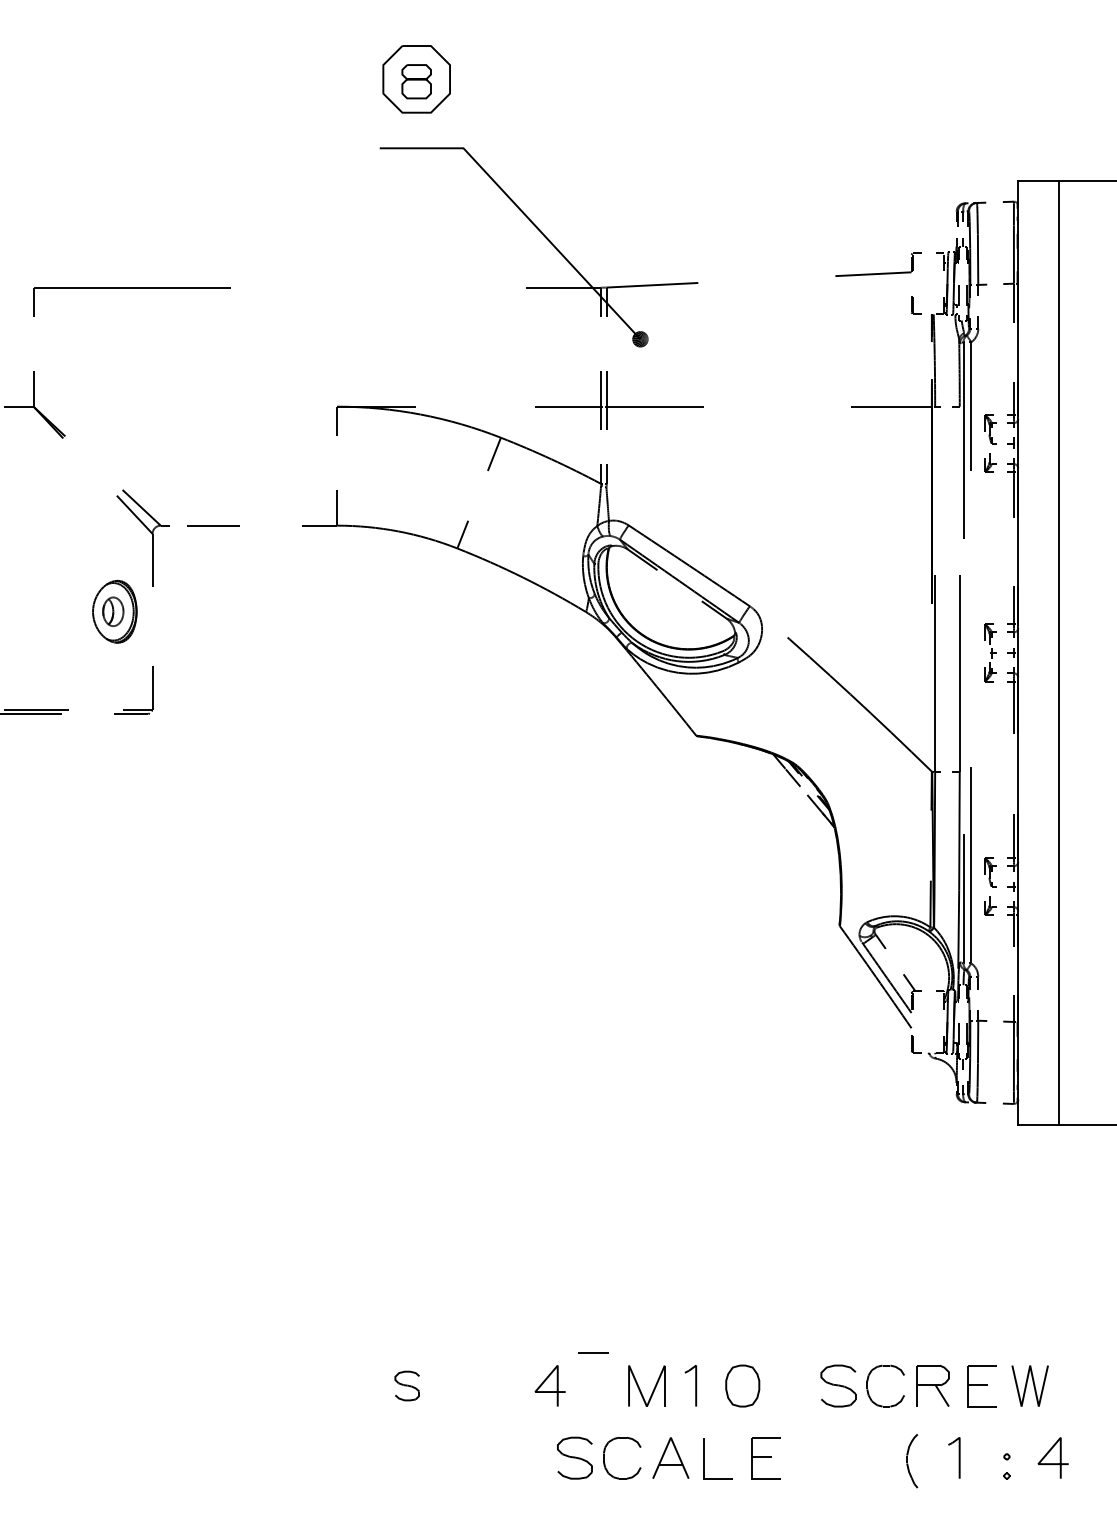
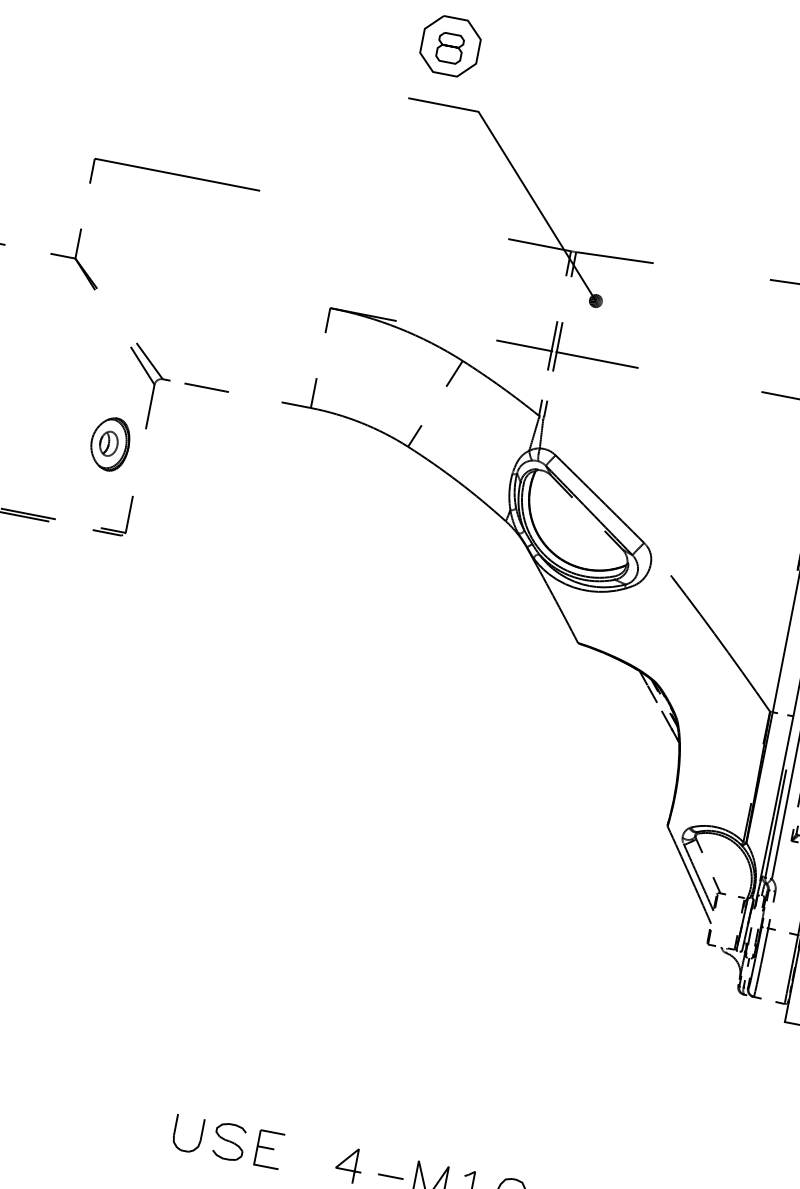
line: (593, 1352) -> (390, 1176), moved
part: (407, 1385) -> (229, 1141), size x1.43
part: (454, 1386) -> (268, 1149), added
part: (343, 1391) -> (174, 1136), added

